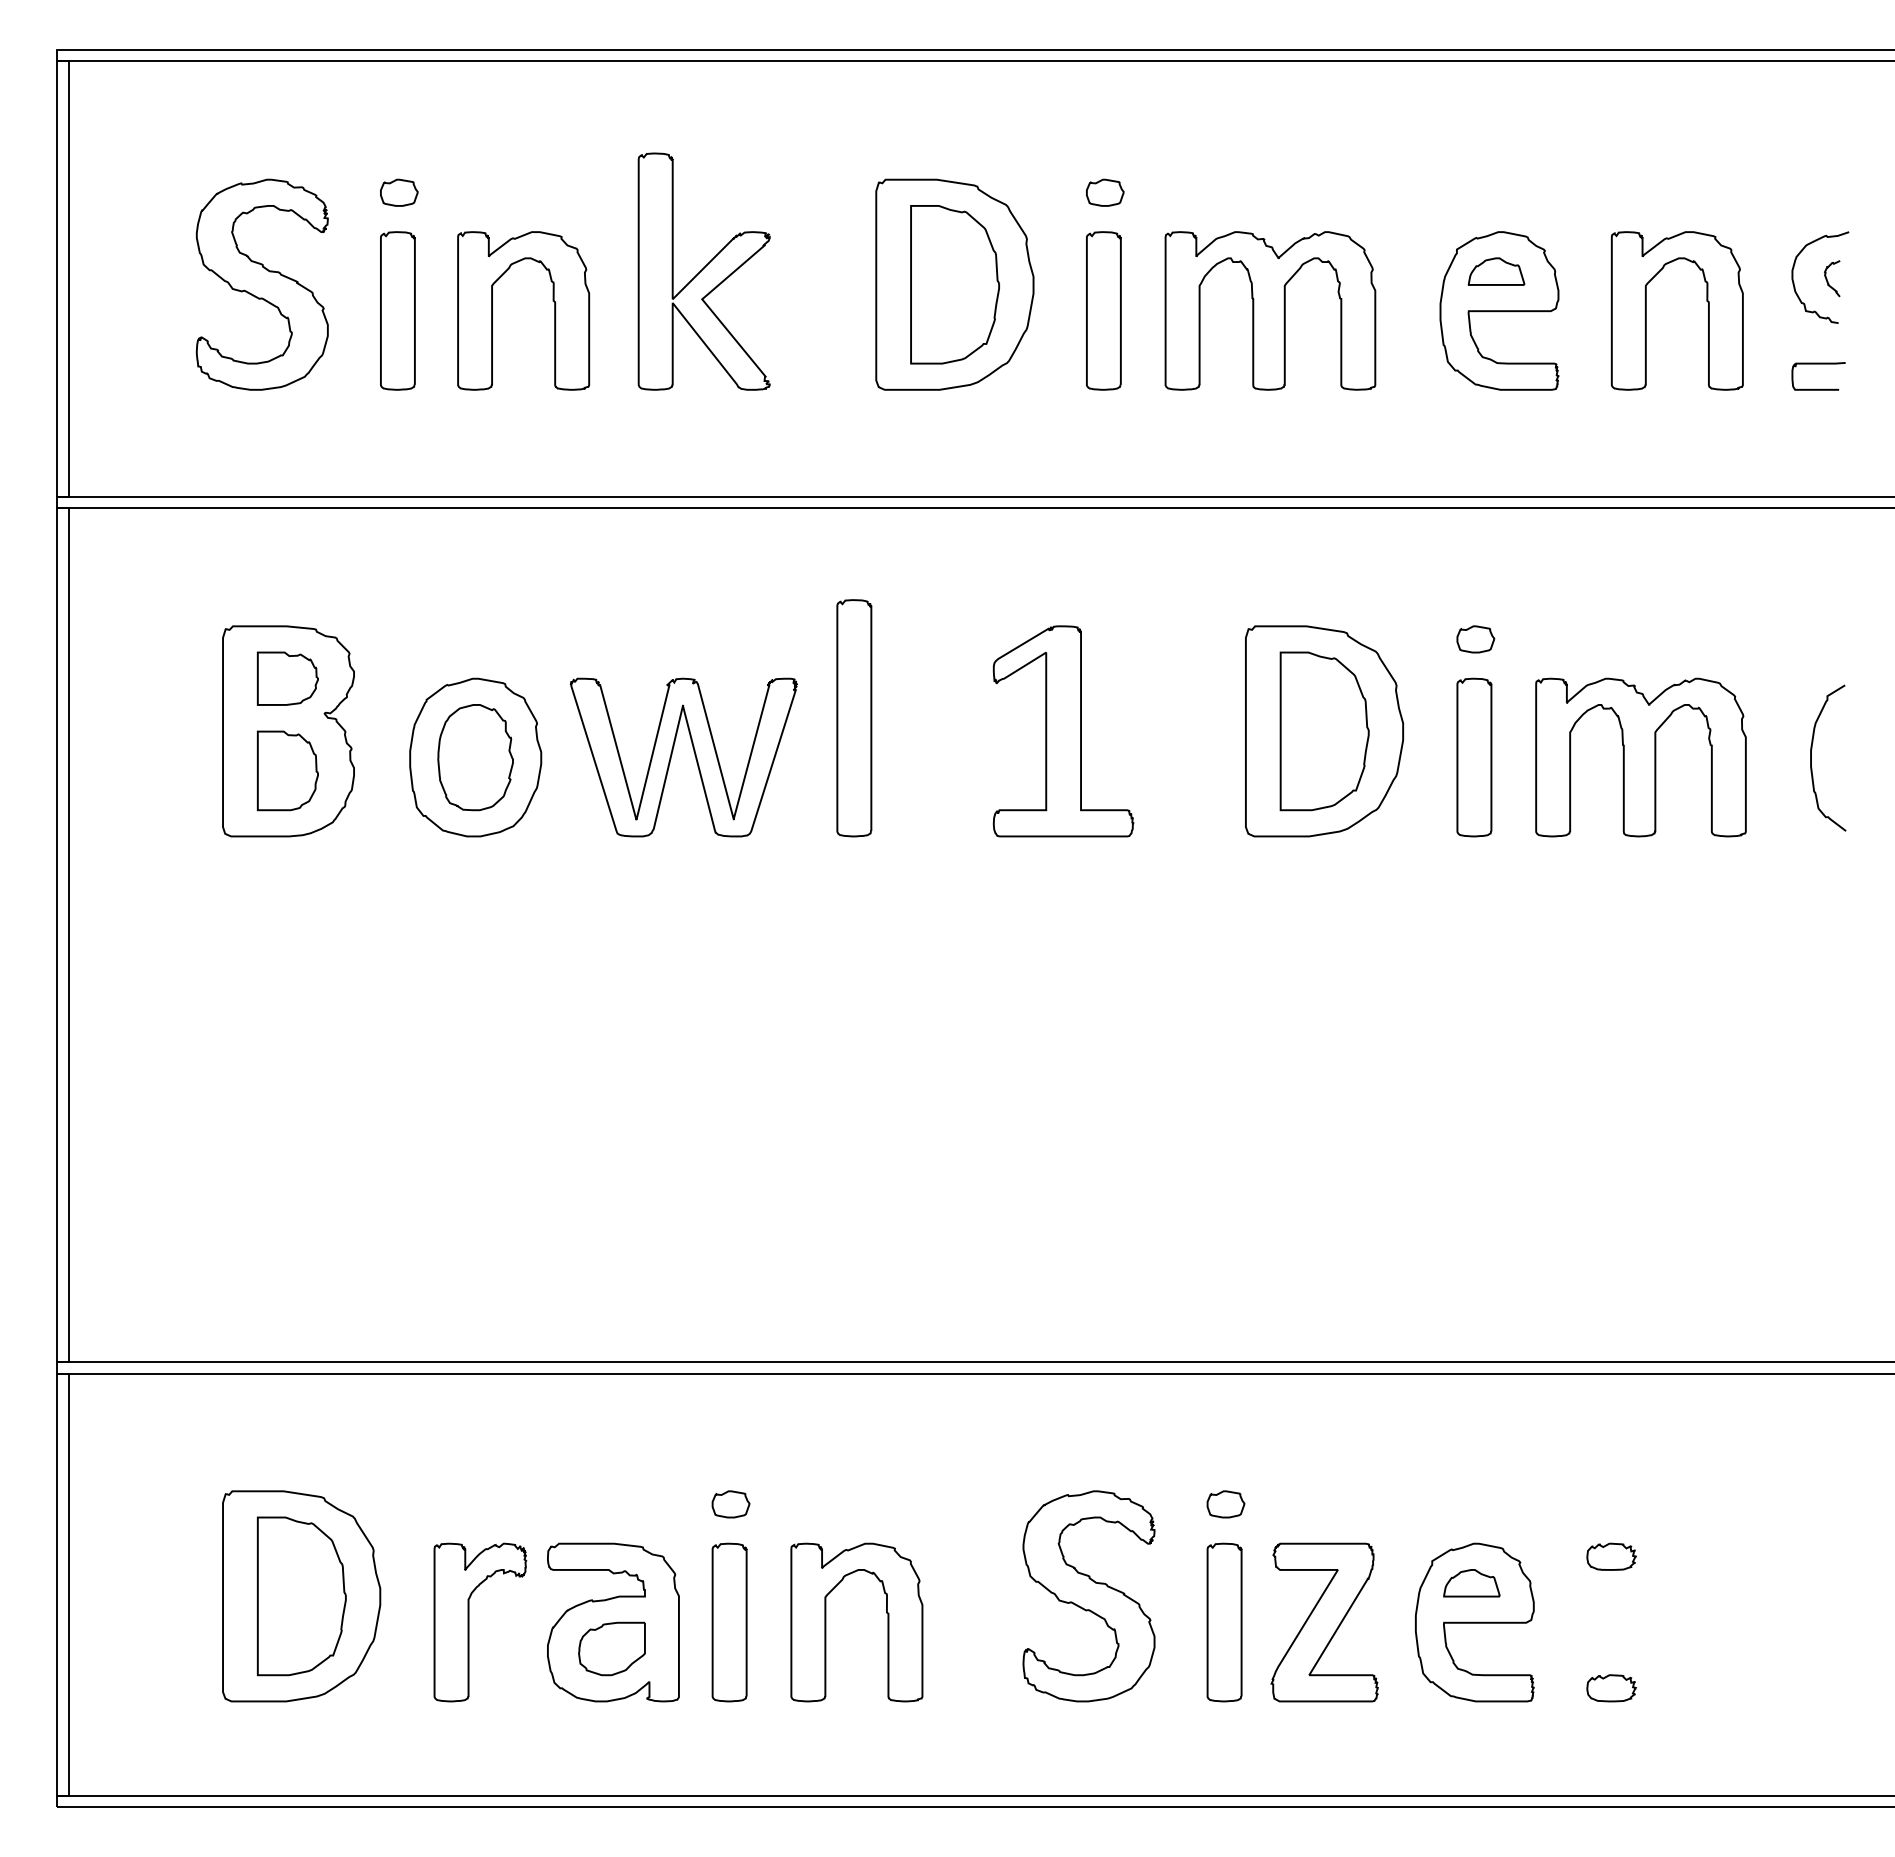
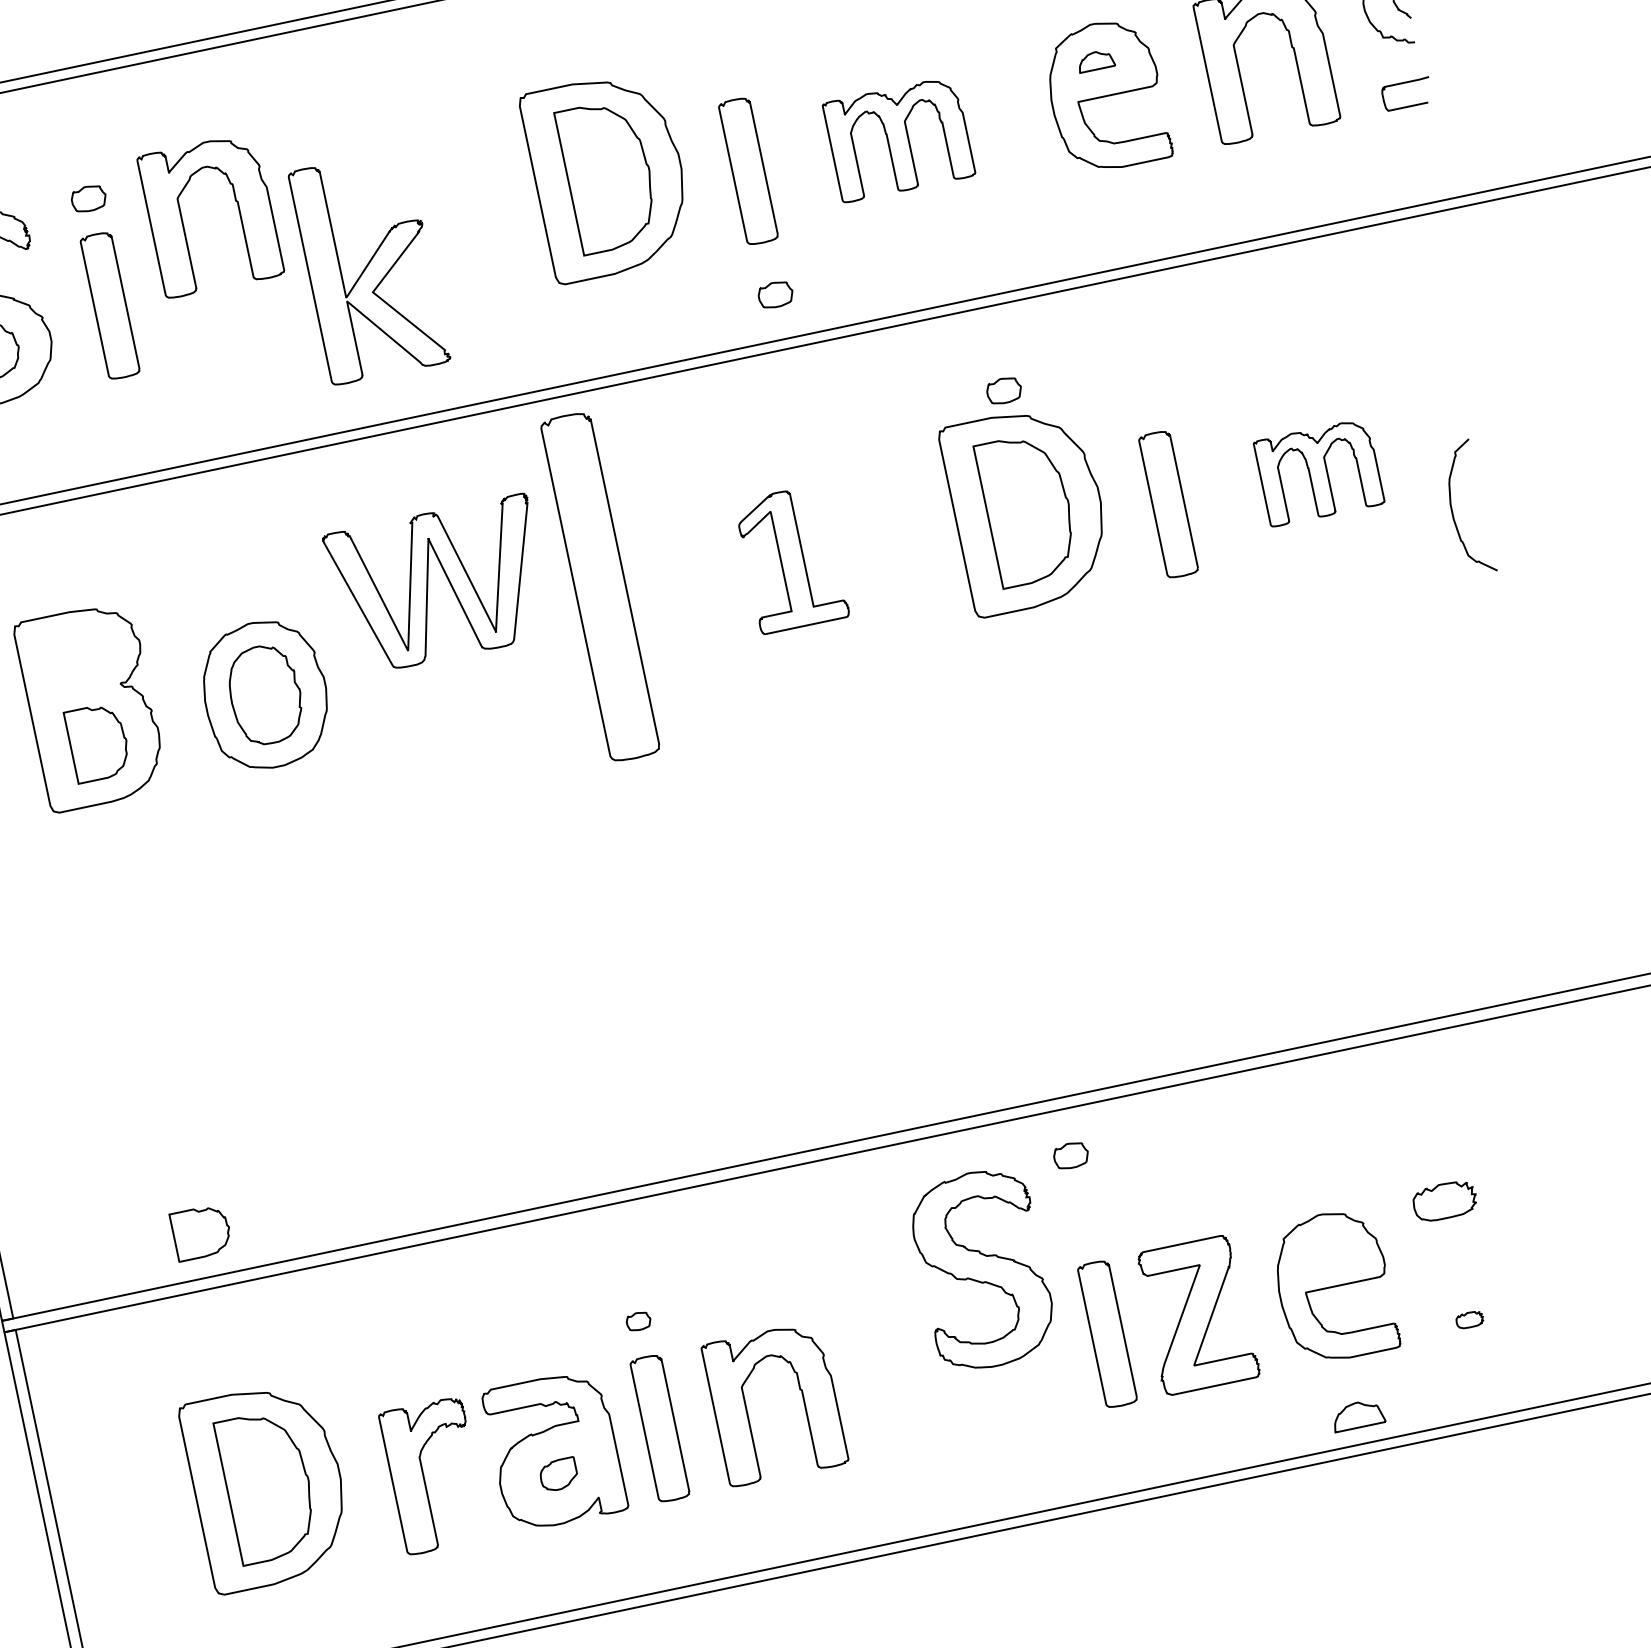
part: (1105, 192) -> (775, 294), moved
part: (703, 271) -> (368, 266), moved
part: (1496, 271) -> (1095, 60), size x0.7
part: (552, 301) -> (235, 201), moved
part: (1270, 310) -> (899, 139), size x0.7
part: (1475, 639) -> (1004, 390), moved
part: (287, 678) -> (201, 1232), moved
part: (854, 718) -> (600, 587), size x1.6
part: (1063, 731) -> (792, 559), size x0.7
part: (672, 755) -> (428, 585), moved
part: (1640, 757) -> (1318, 472), size x0.6
curve: (1811, 757) -> (1452, 510), moved
part: (730, 1504) -> (638, 1321), size x0.7
part: (1225, 1504) -> (1070, 1155), moved
part: (1611, 1556) -> (1444, 1200), size x1.4
part: (1471, 1583) -> (1357, 1415), moved
part: (1088, 1596) -> (982, 1269), moved
part: (611, 1648) -> (558, 1474), size x0.6
part: (1611, 1688) -> (1469, 1320), size x0.6

